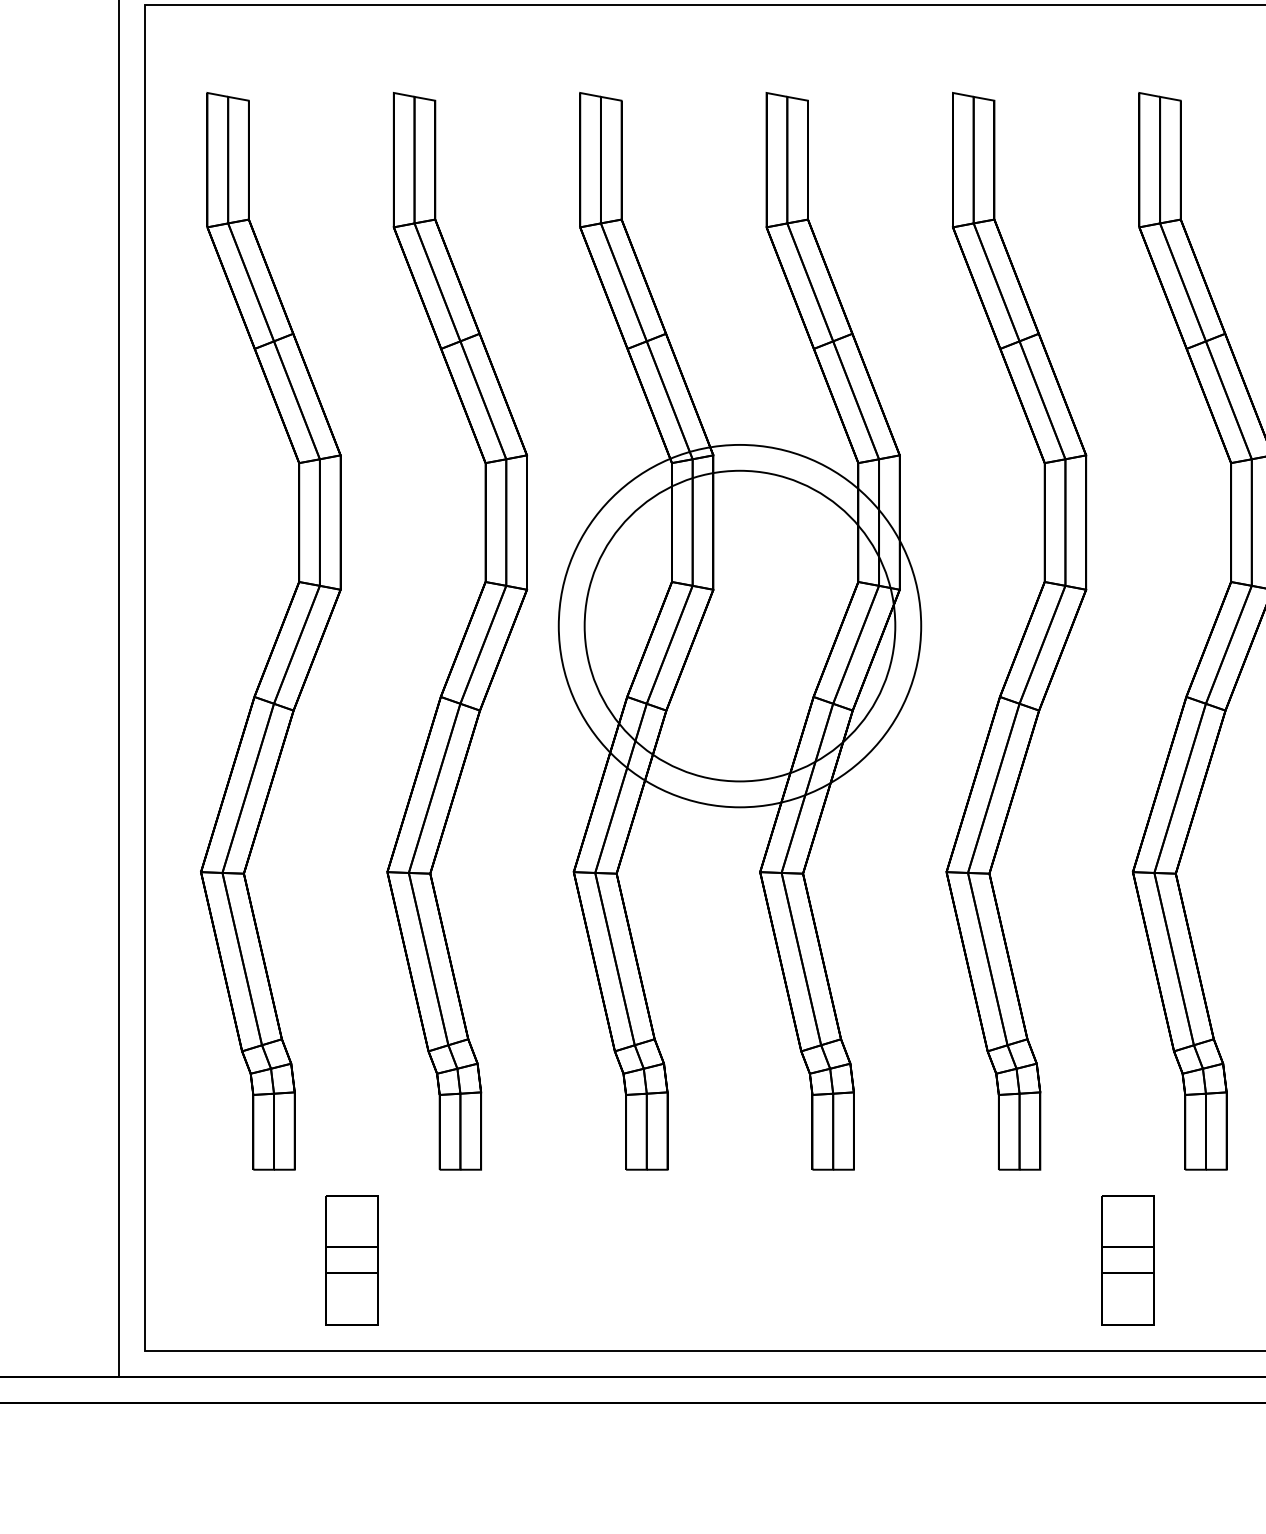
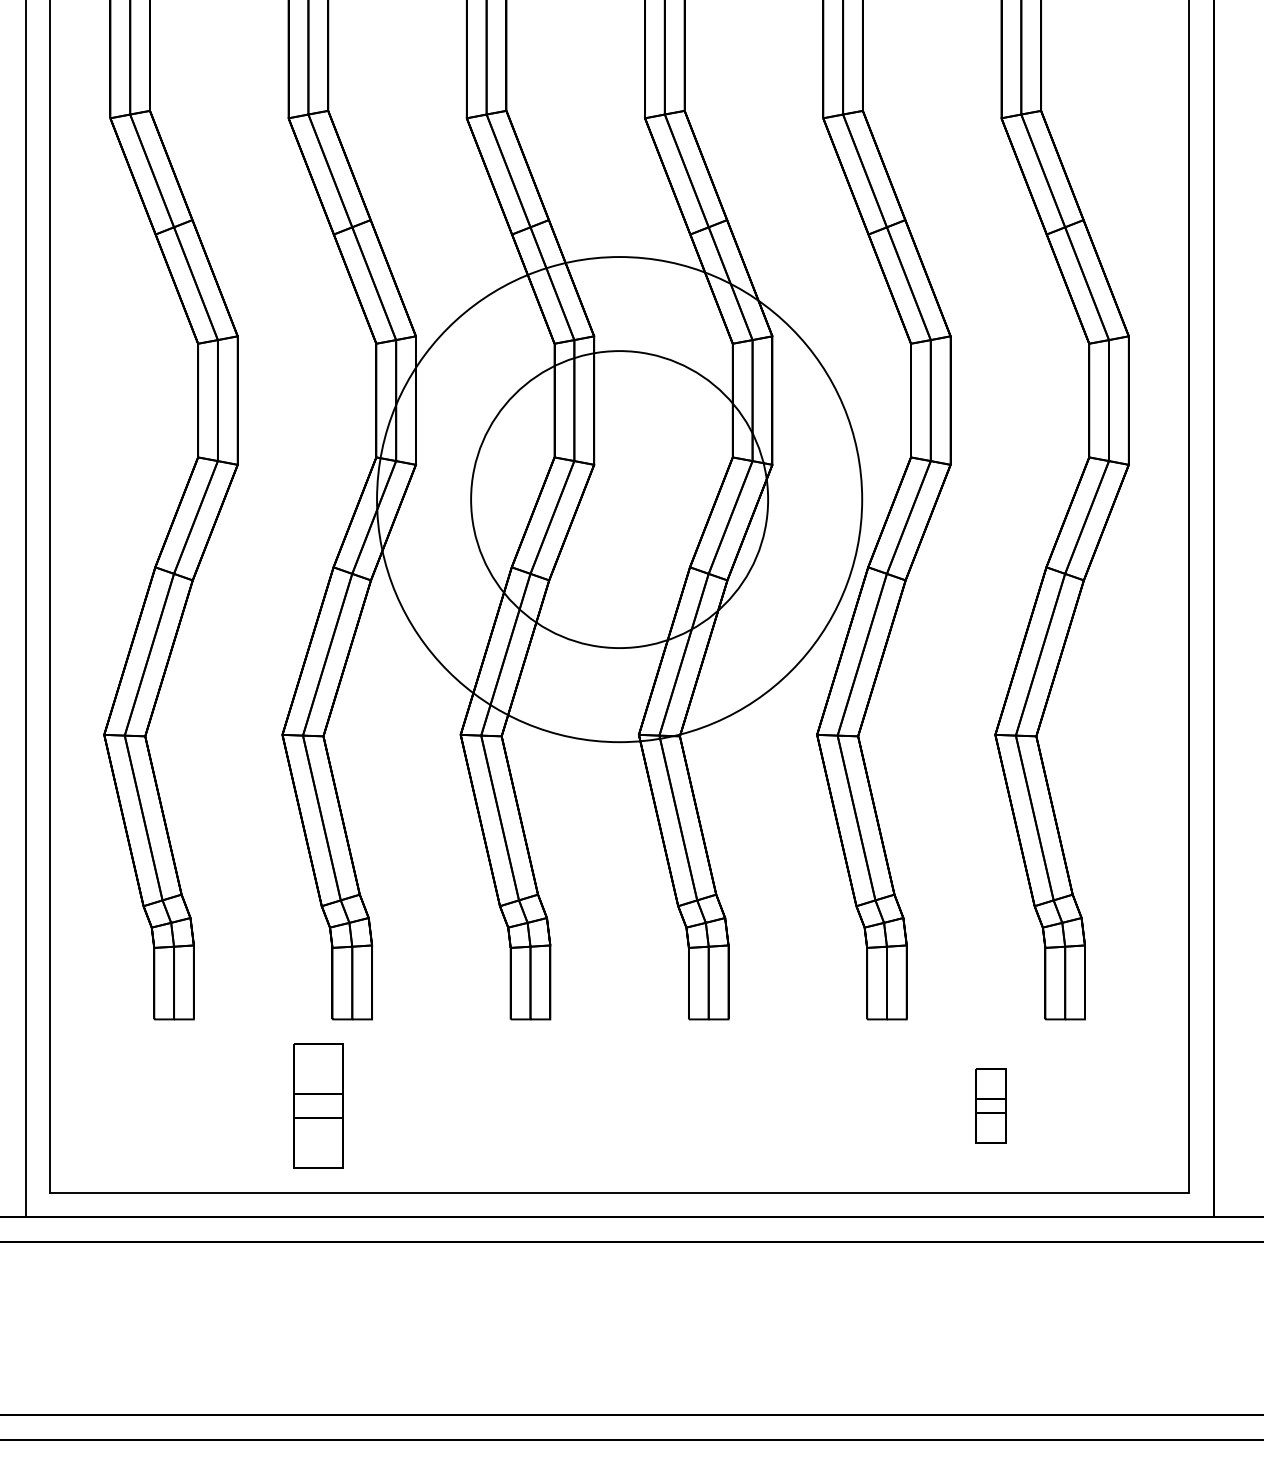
circle: (739, 626) -> (619, 499), size x1.4
part: (351, 1259) -> (318, 1105), moved
part: (1127, 1259) -> (990, 1105), size x0.6

